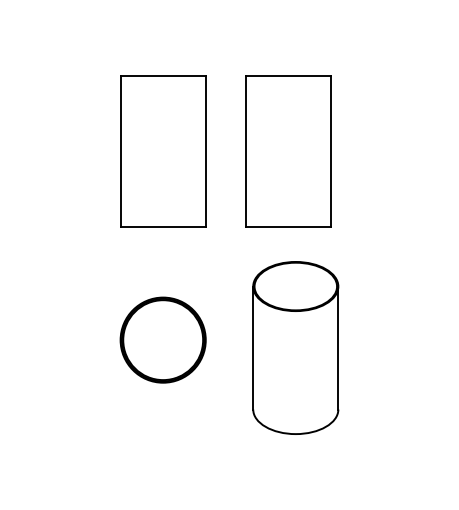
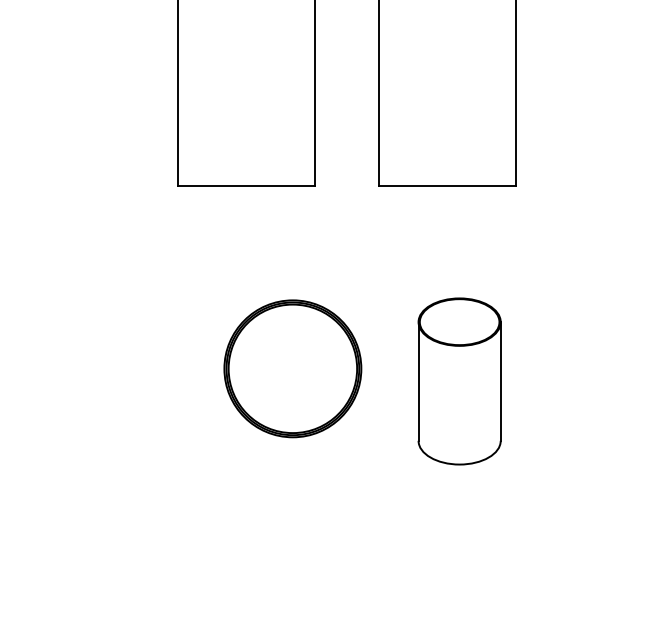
part: (162, 339) -> (291, 367), moved
part: (295, 347) -> (459, 380), size x0.6

